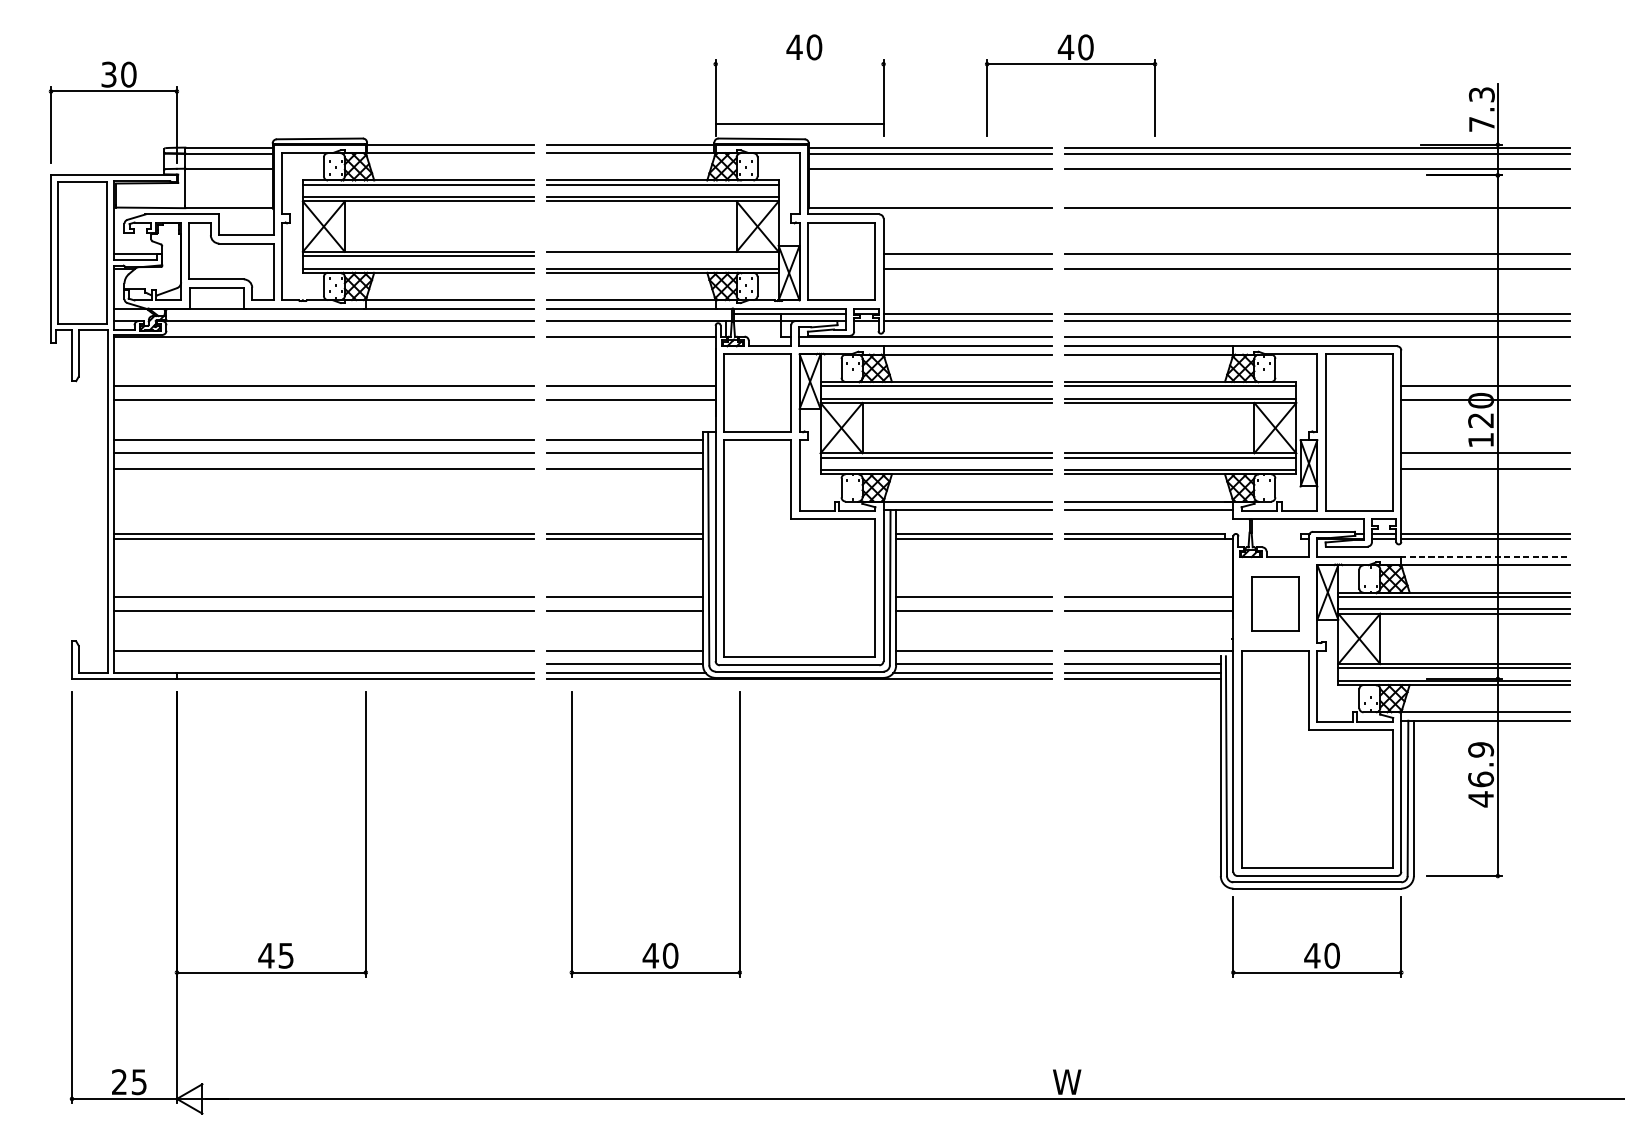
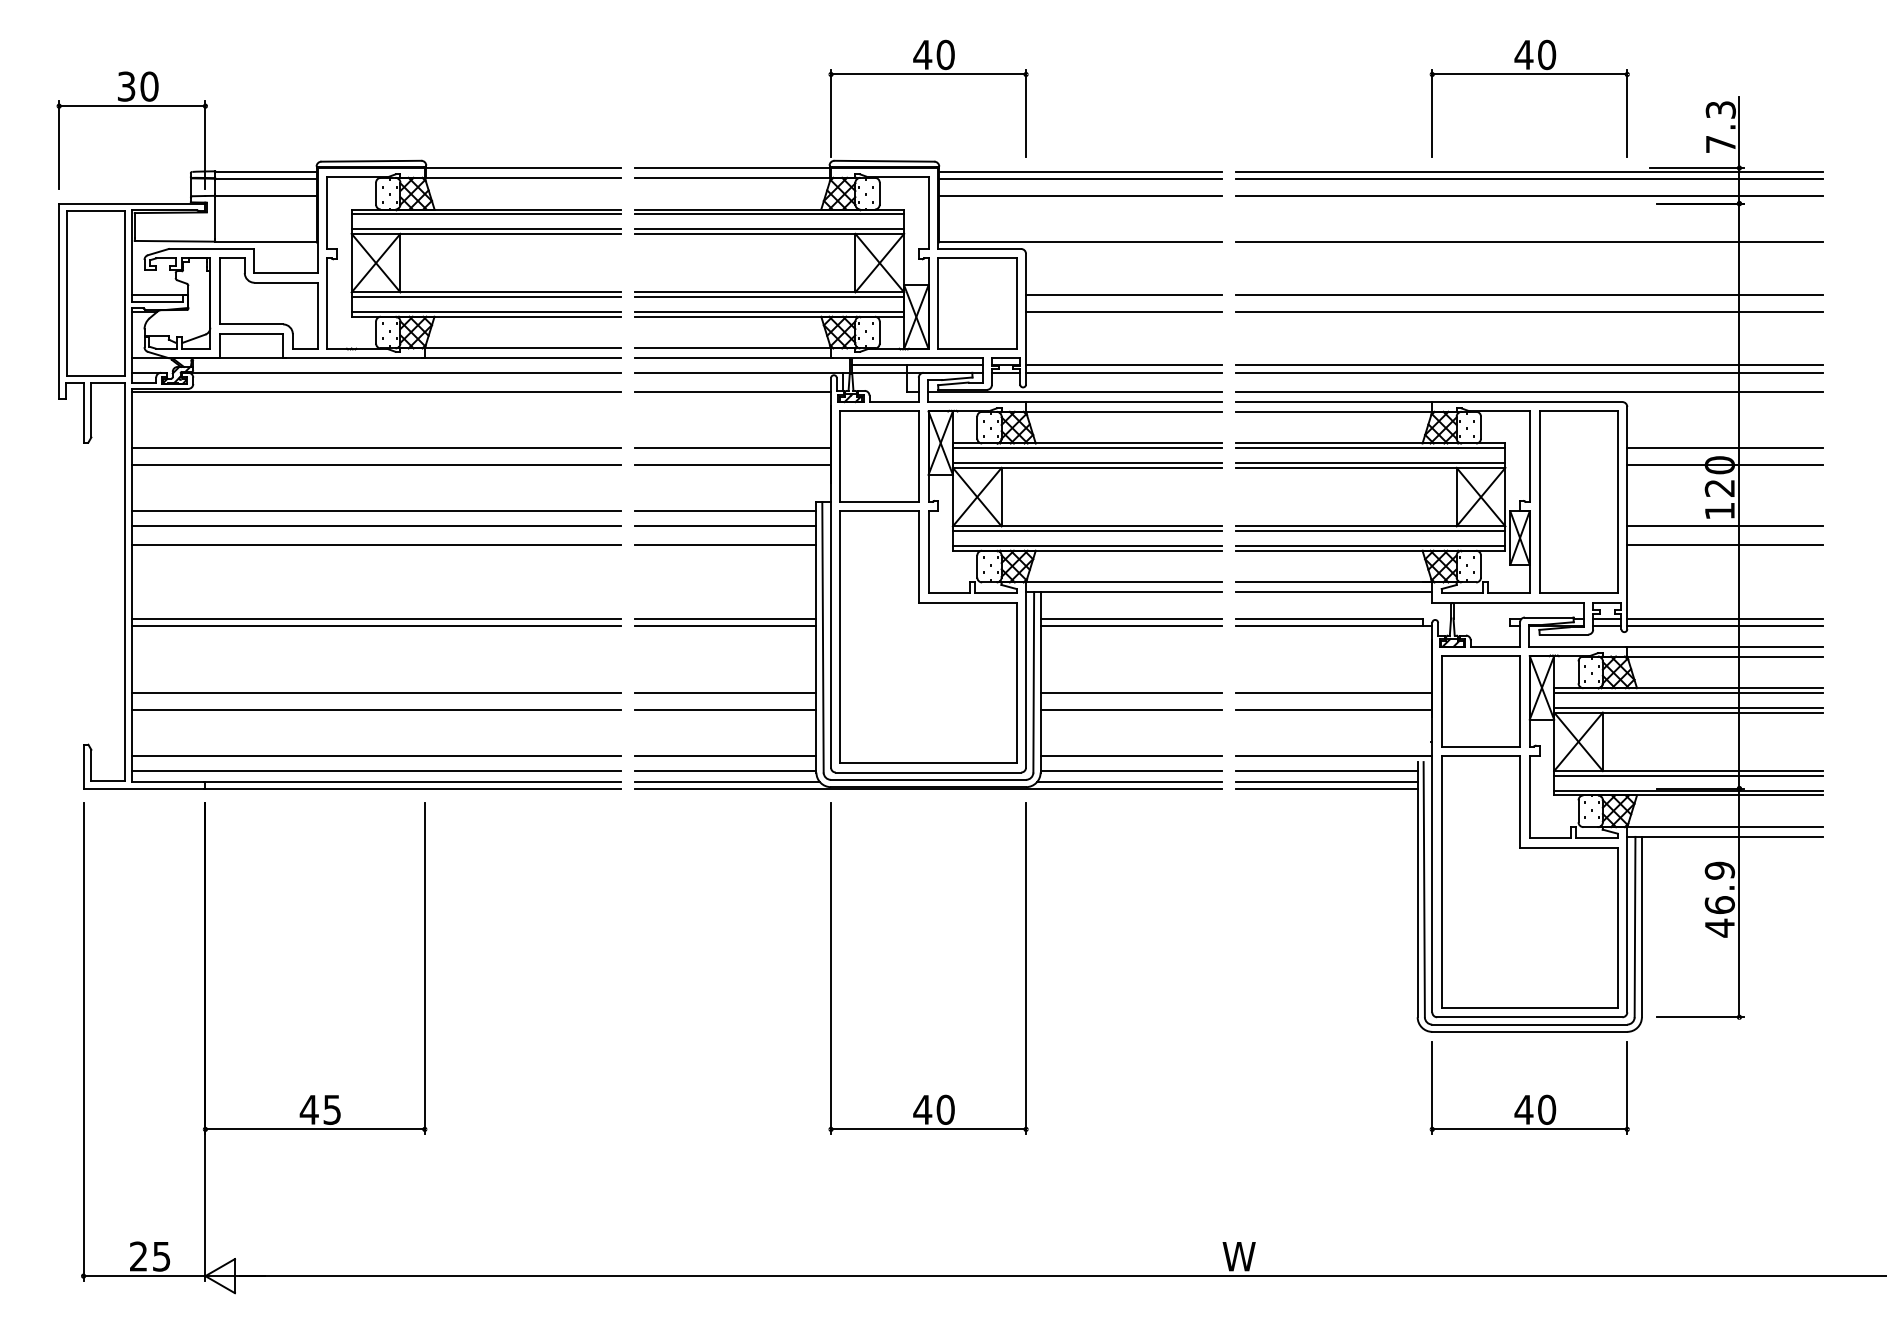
part: (1070, 64) -> (1529, 74), moved
line: (799, 124) -> (928, 74), moved
line: (662, 256) -> (769, 297), added
line: (1485, 556) -> (1724, 646), dashed -> solid
part: (1274, 604) -> (1480, 701), size x1.43
line: (324, 663) -> (376, 770), added
part: (572, 834) -> (831, 968), moved

